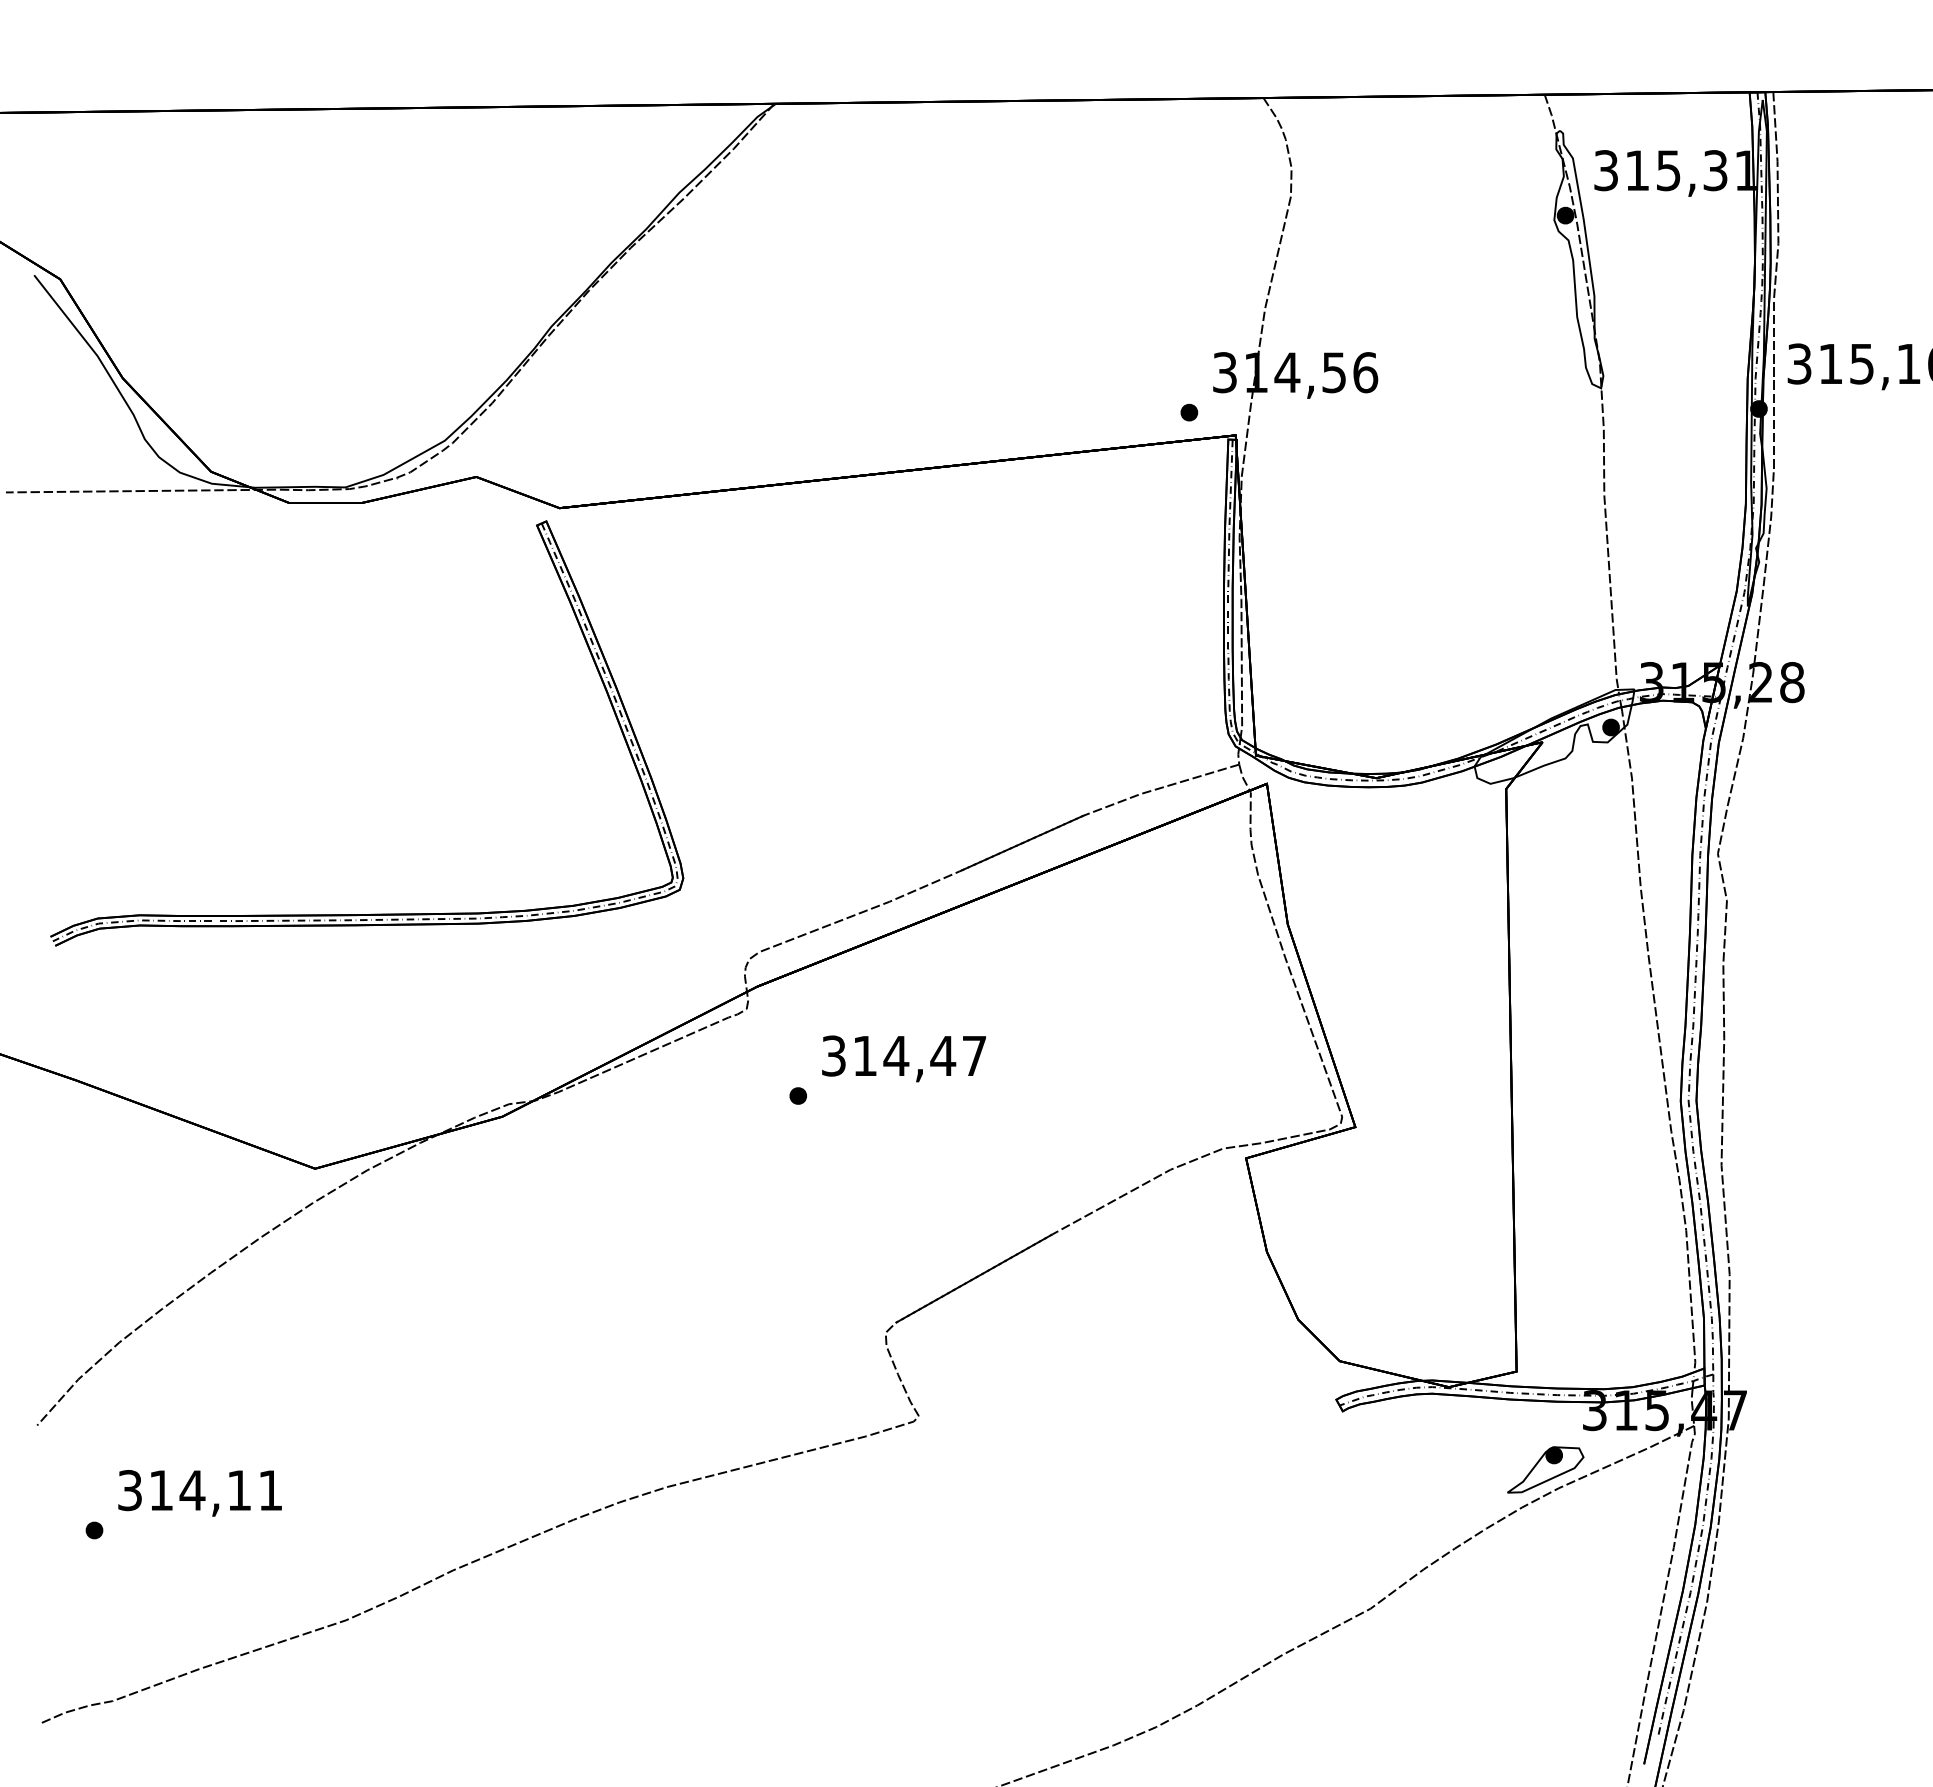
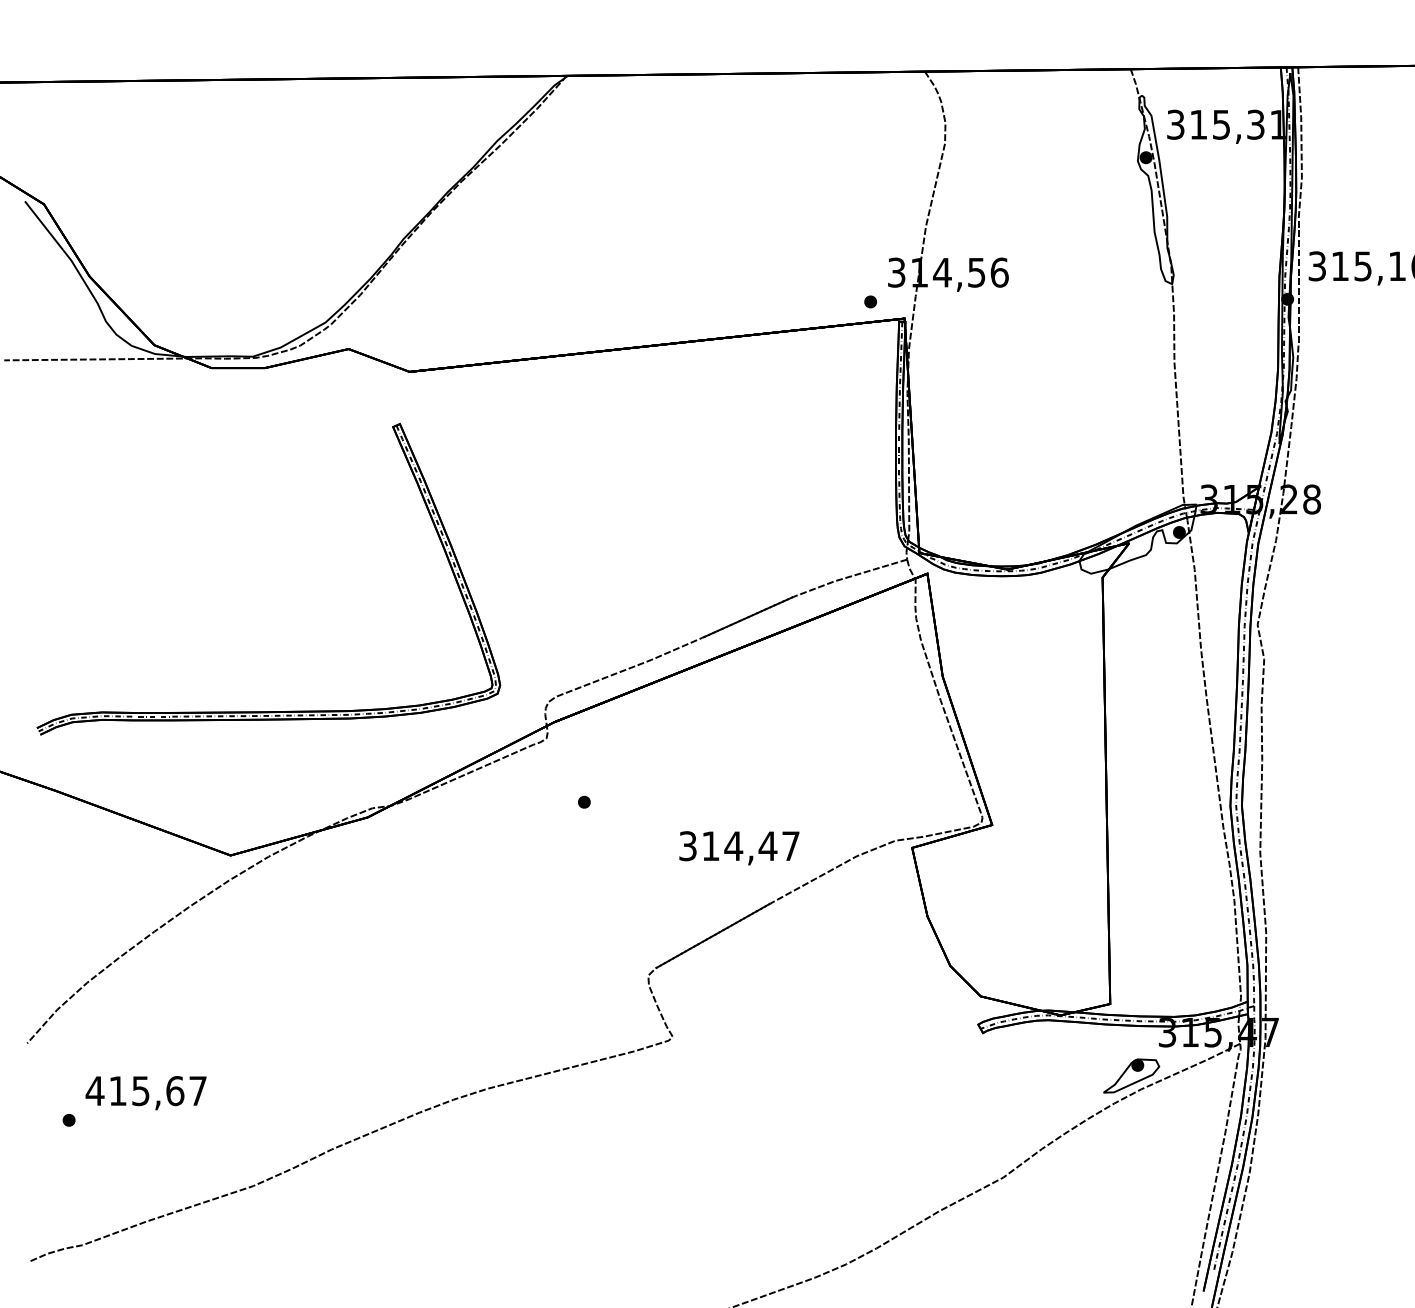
part: (372, 913) -> (272, 711), moved
text: (903, 1058) -> (738, 848), moved
text: (199, 1490) -> (145, 1091), 314,11 -> 415,67

